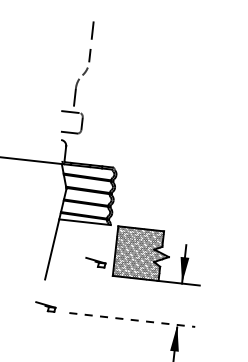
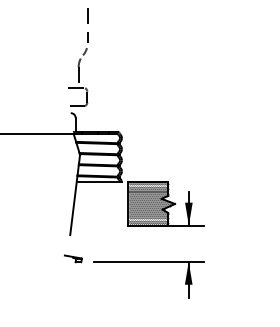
part: (95, 262) -> (112, 215), removed
line: (132, 319) -> (149, 261), dashed -> solid

